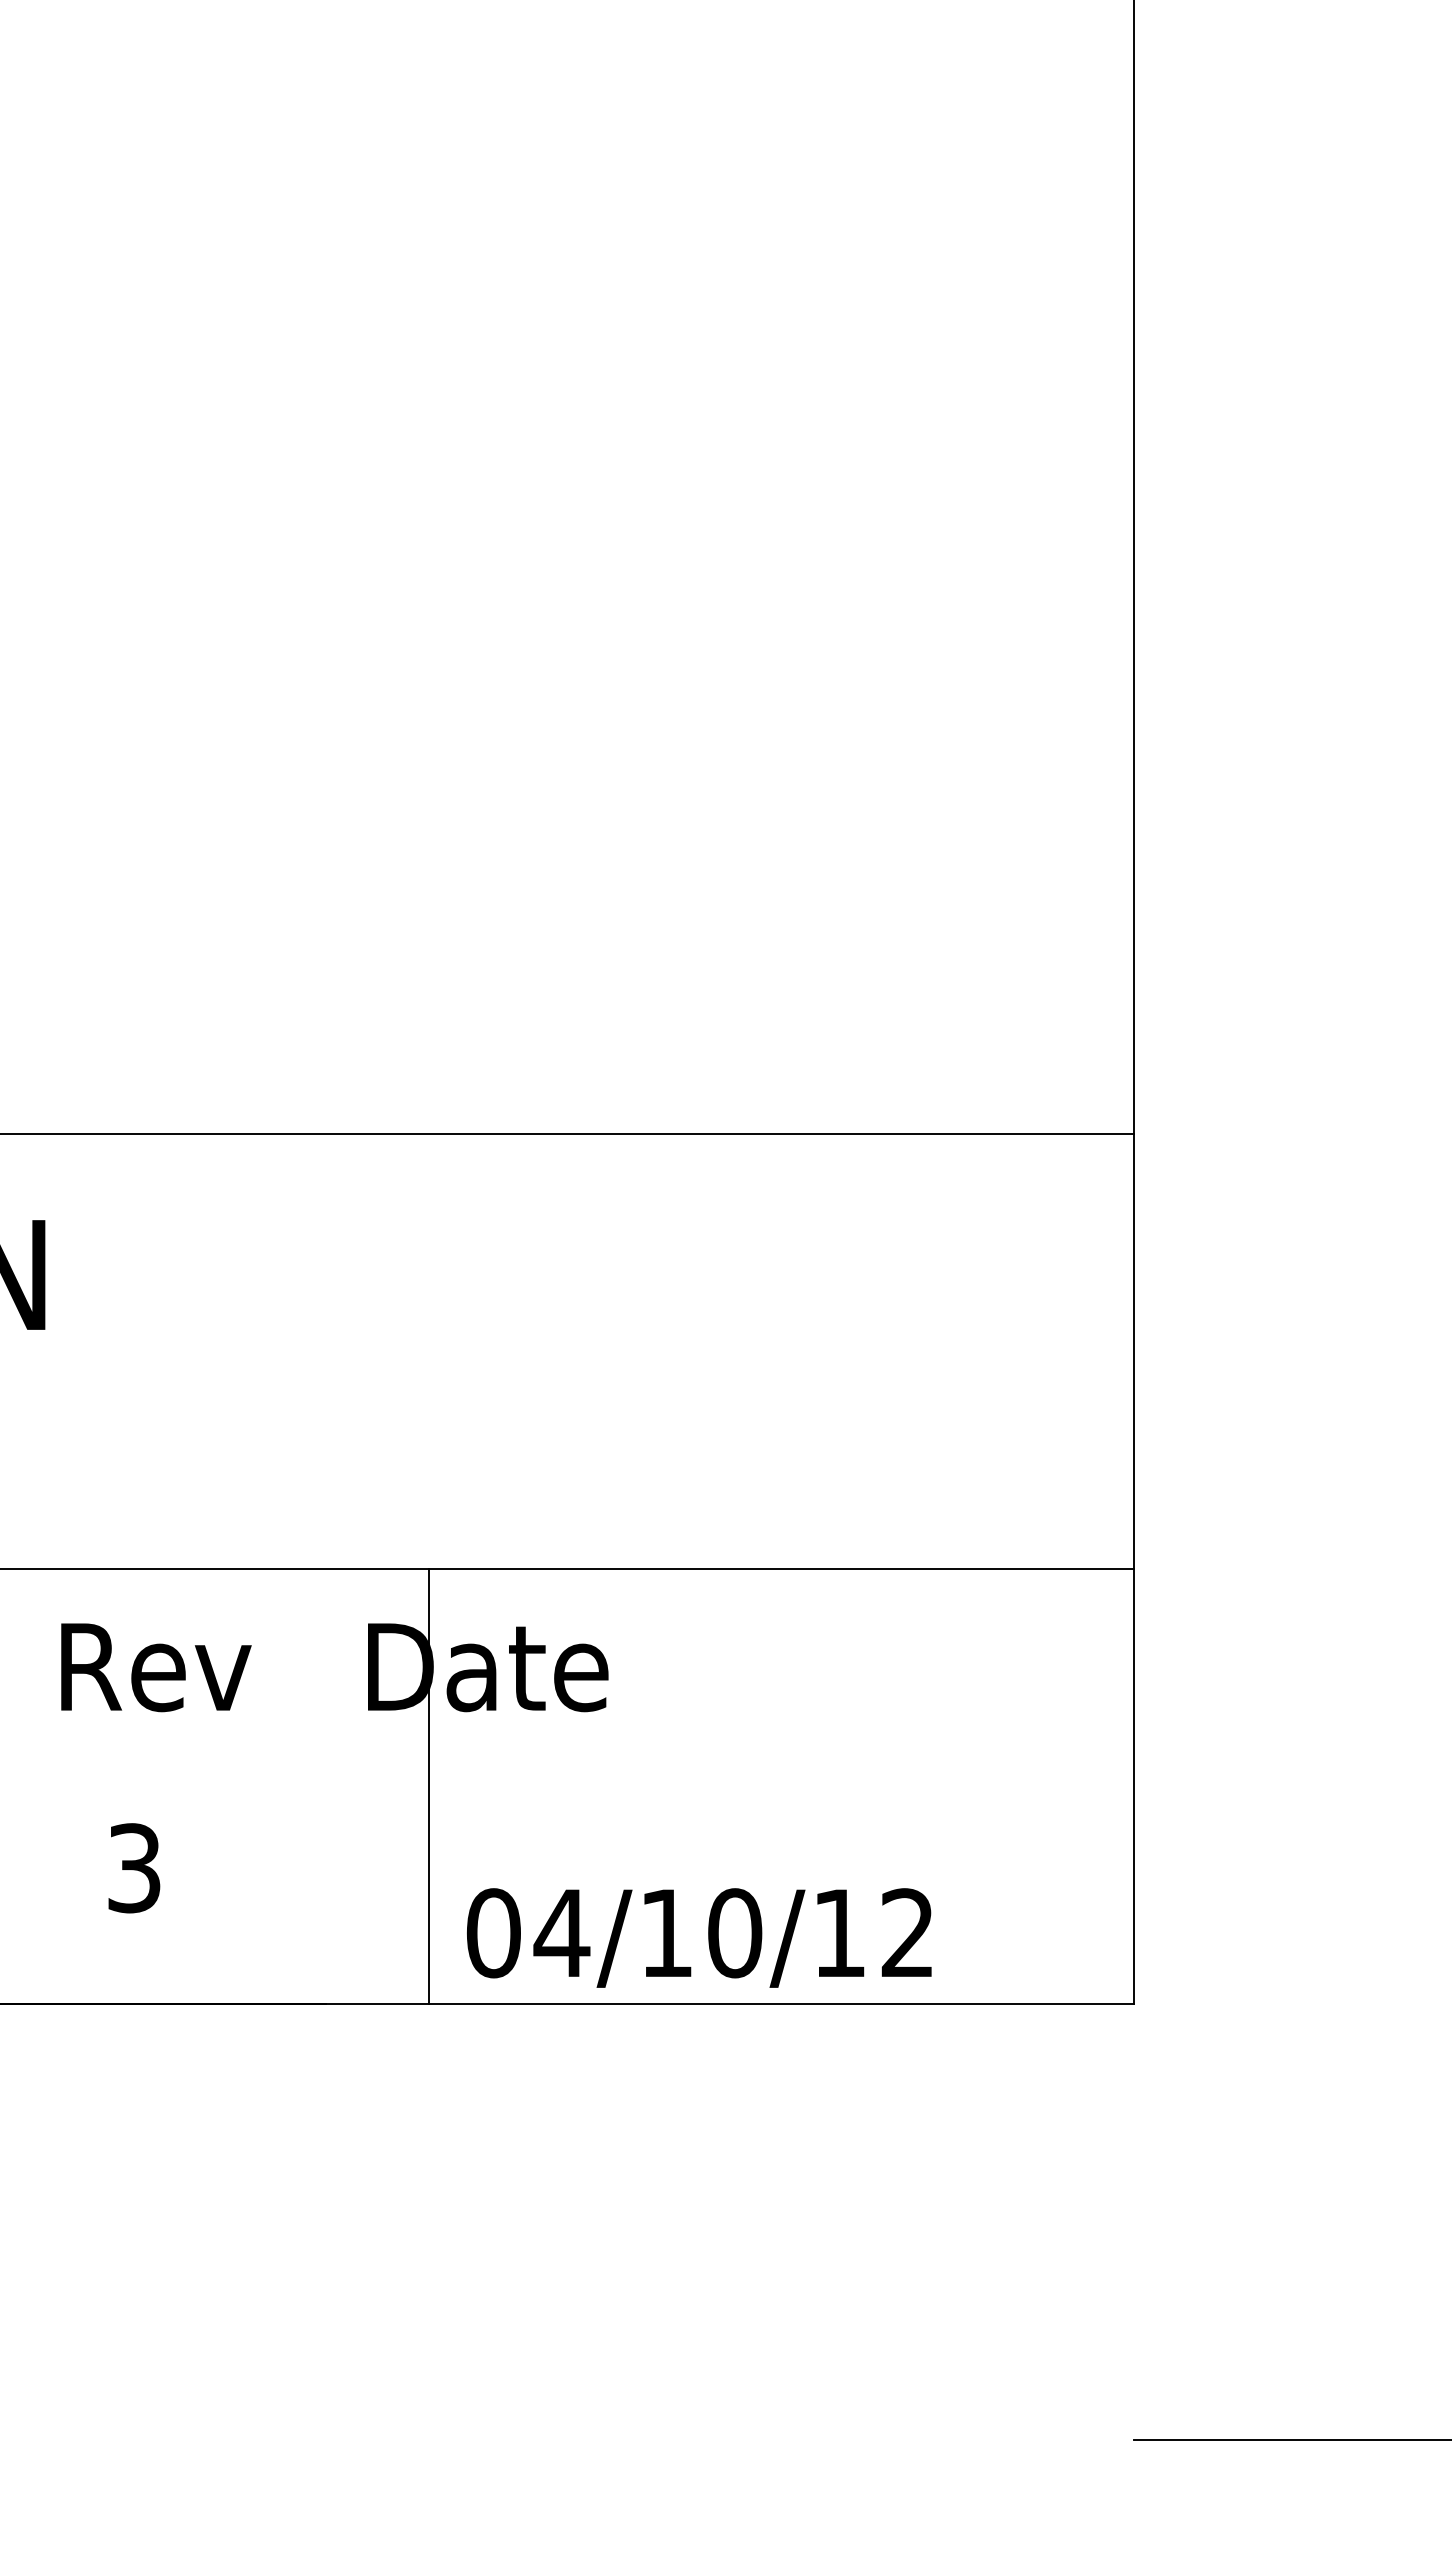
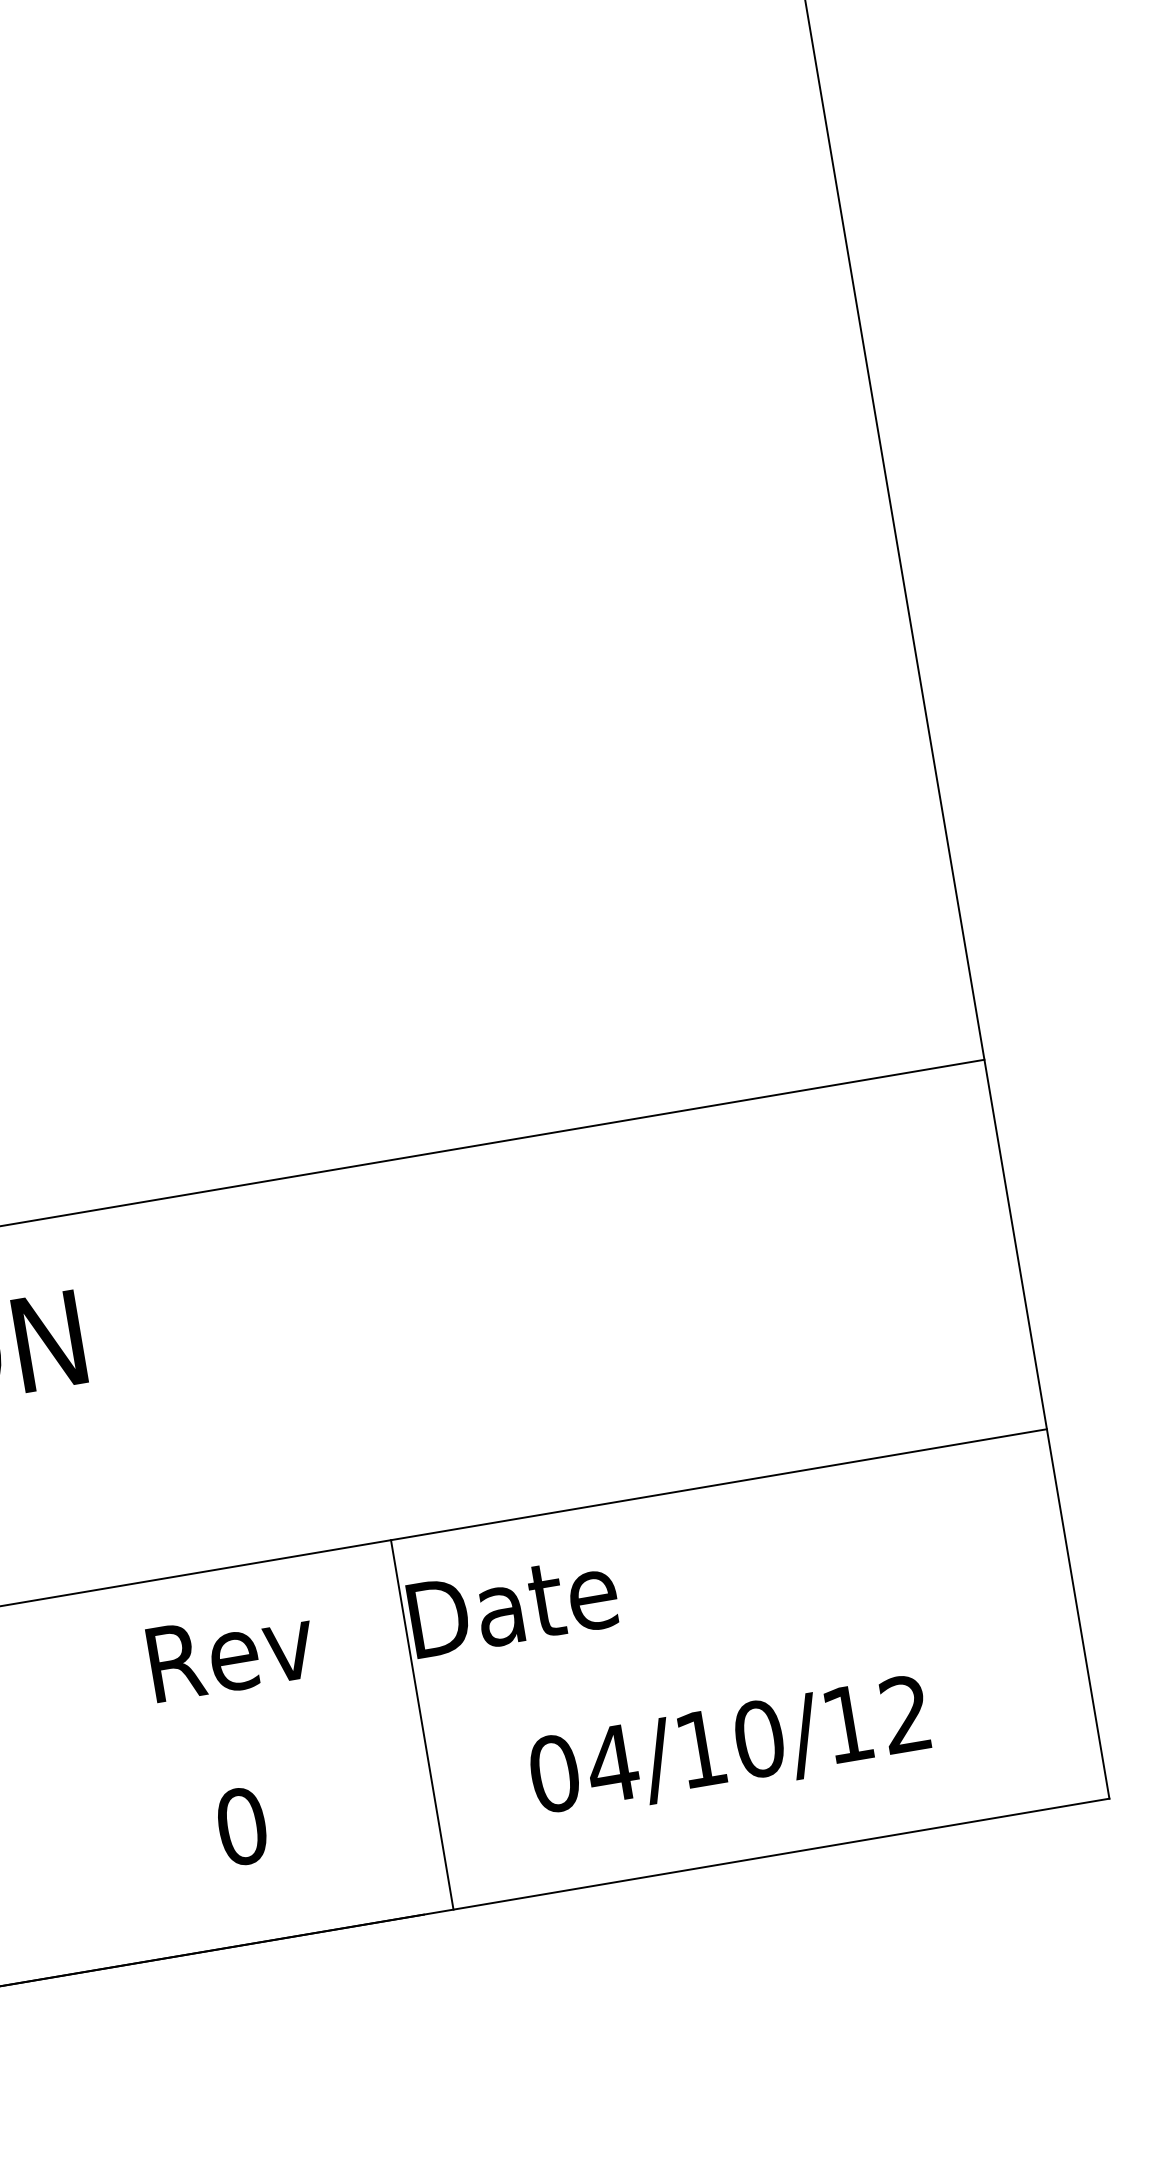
line: (428, 1786) -> (422, 1724), moved
text: (134, 1868) -> (242, 1826), 3 -> 0
text: (699, 1937) -> (729, 1747), moved

